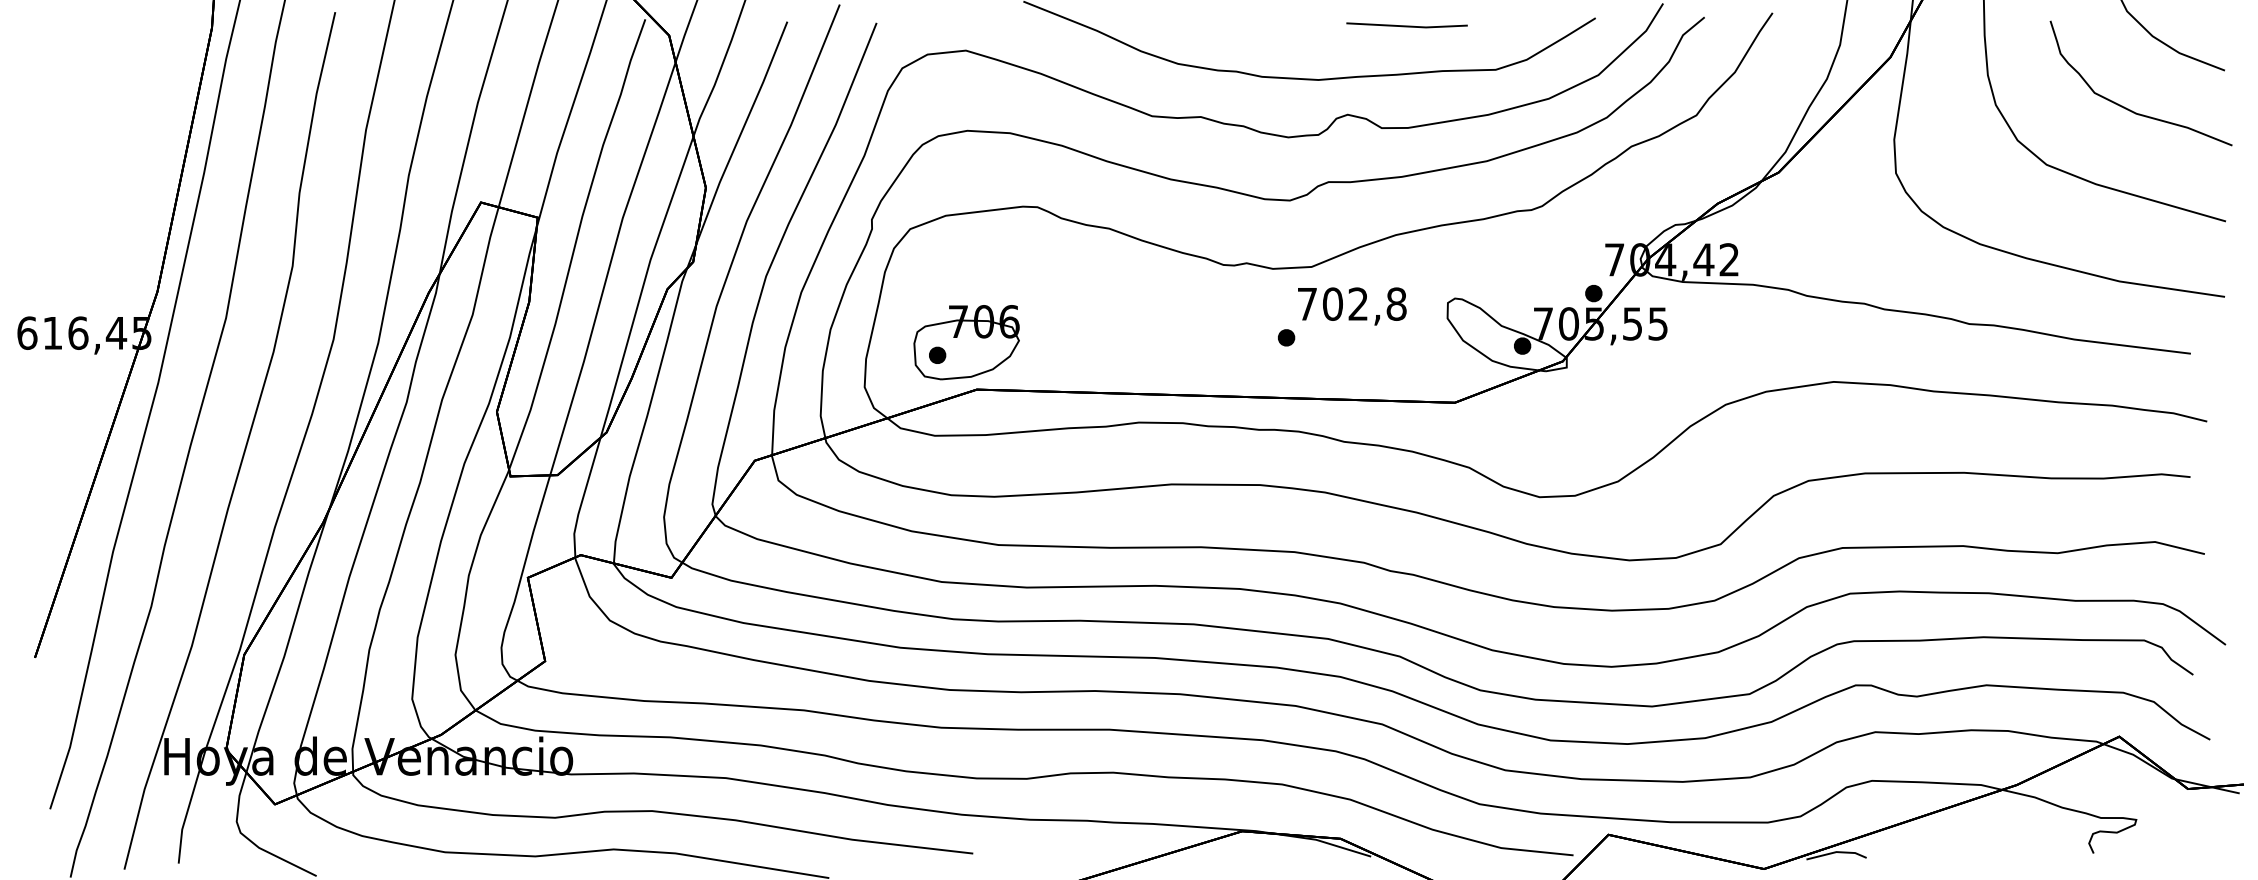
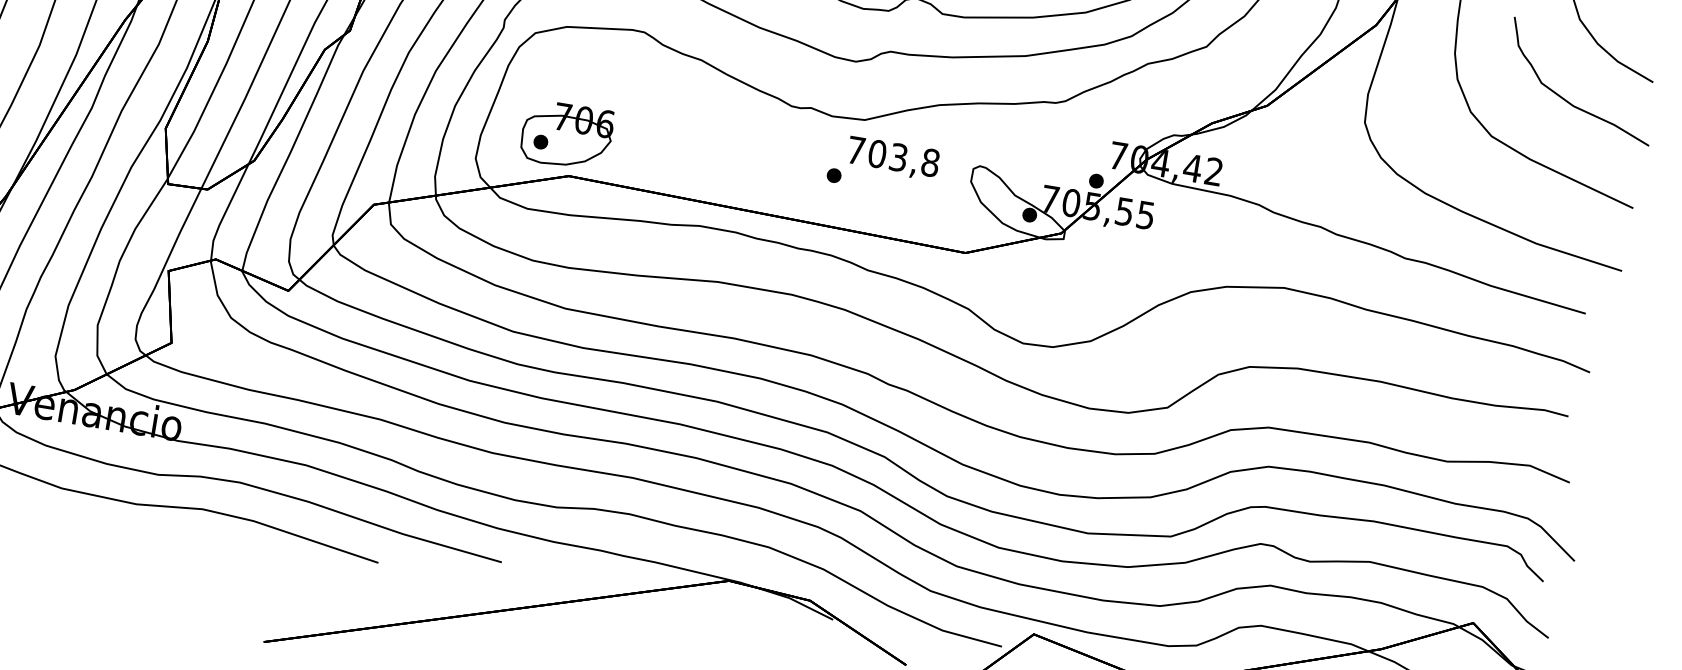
text: (1357, 303) -> (898, 156), 702,8 -> 703,8

